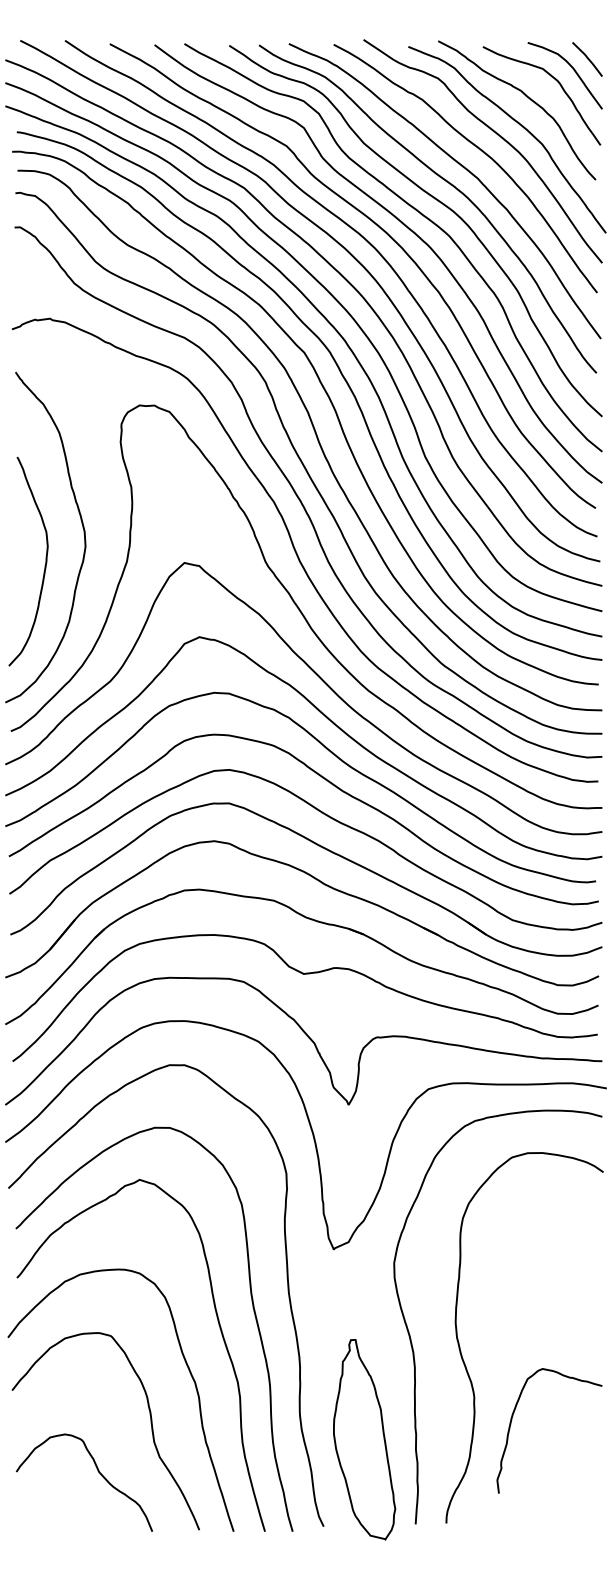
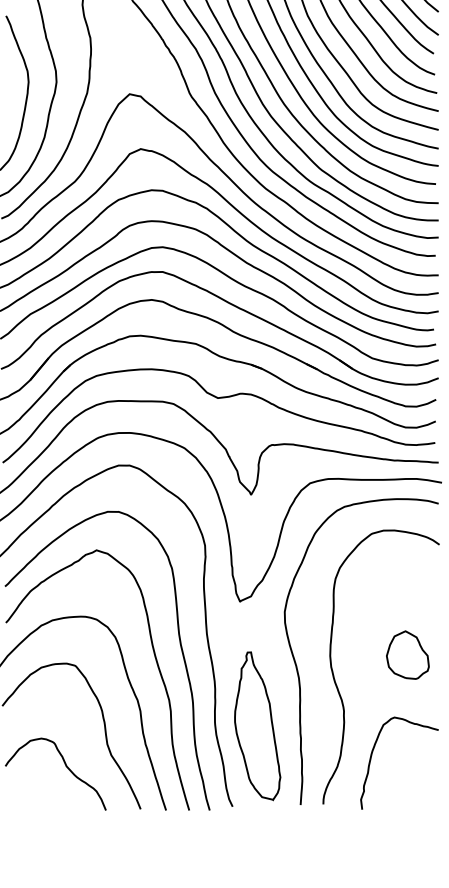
part: (560, 1321) -> (407, 655), added
curve: (512, 1420) -> (372, 755), moved
part: (364, 1439) -> (257, 726), moved

